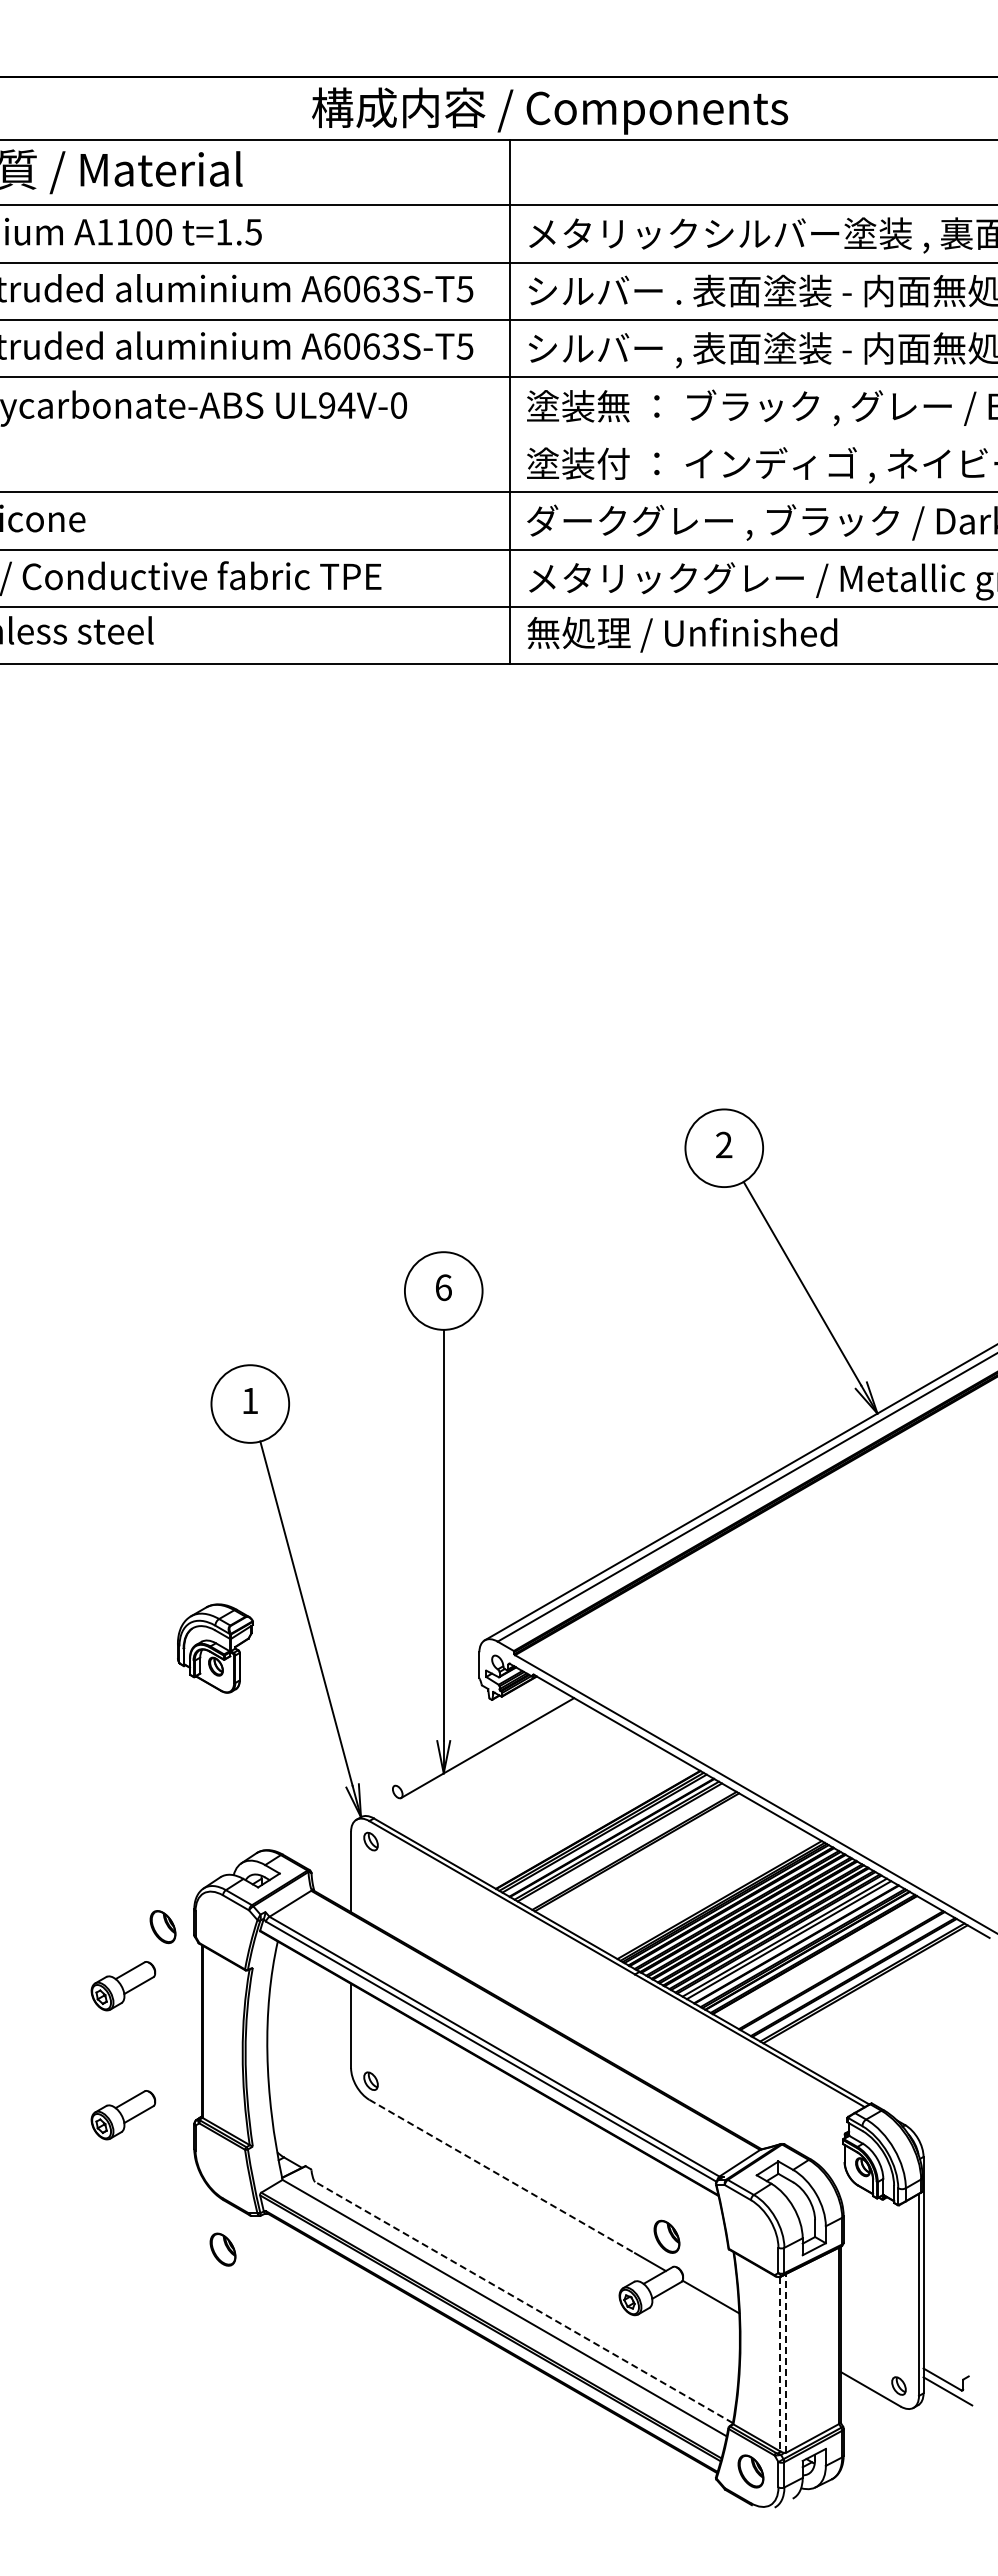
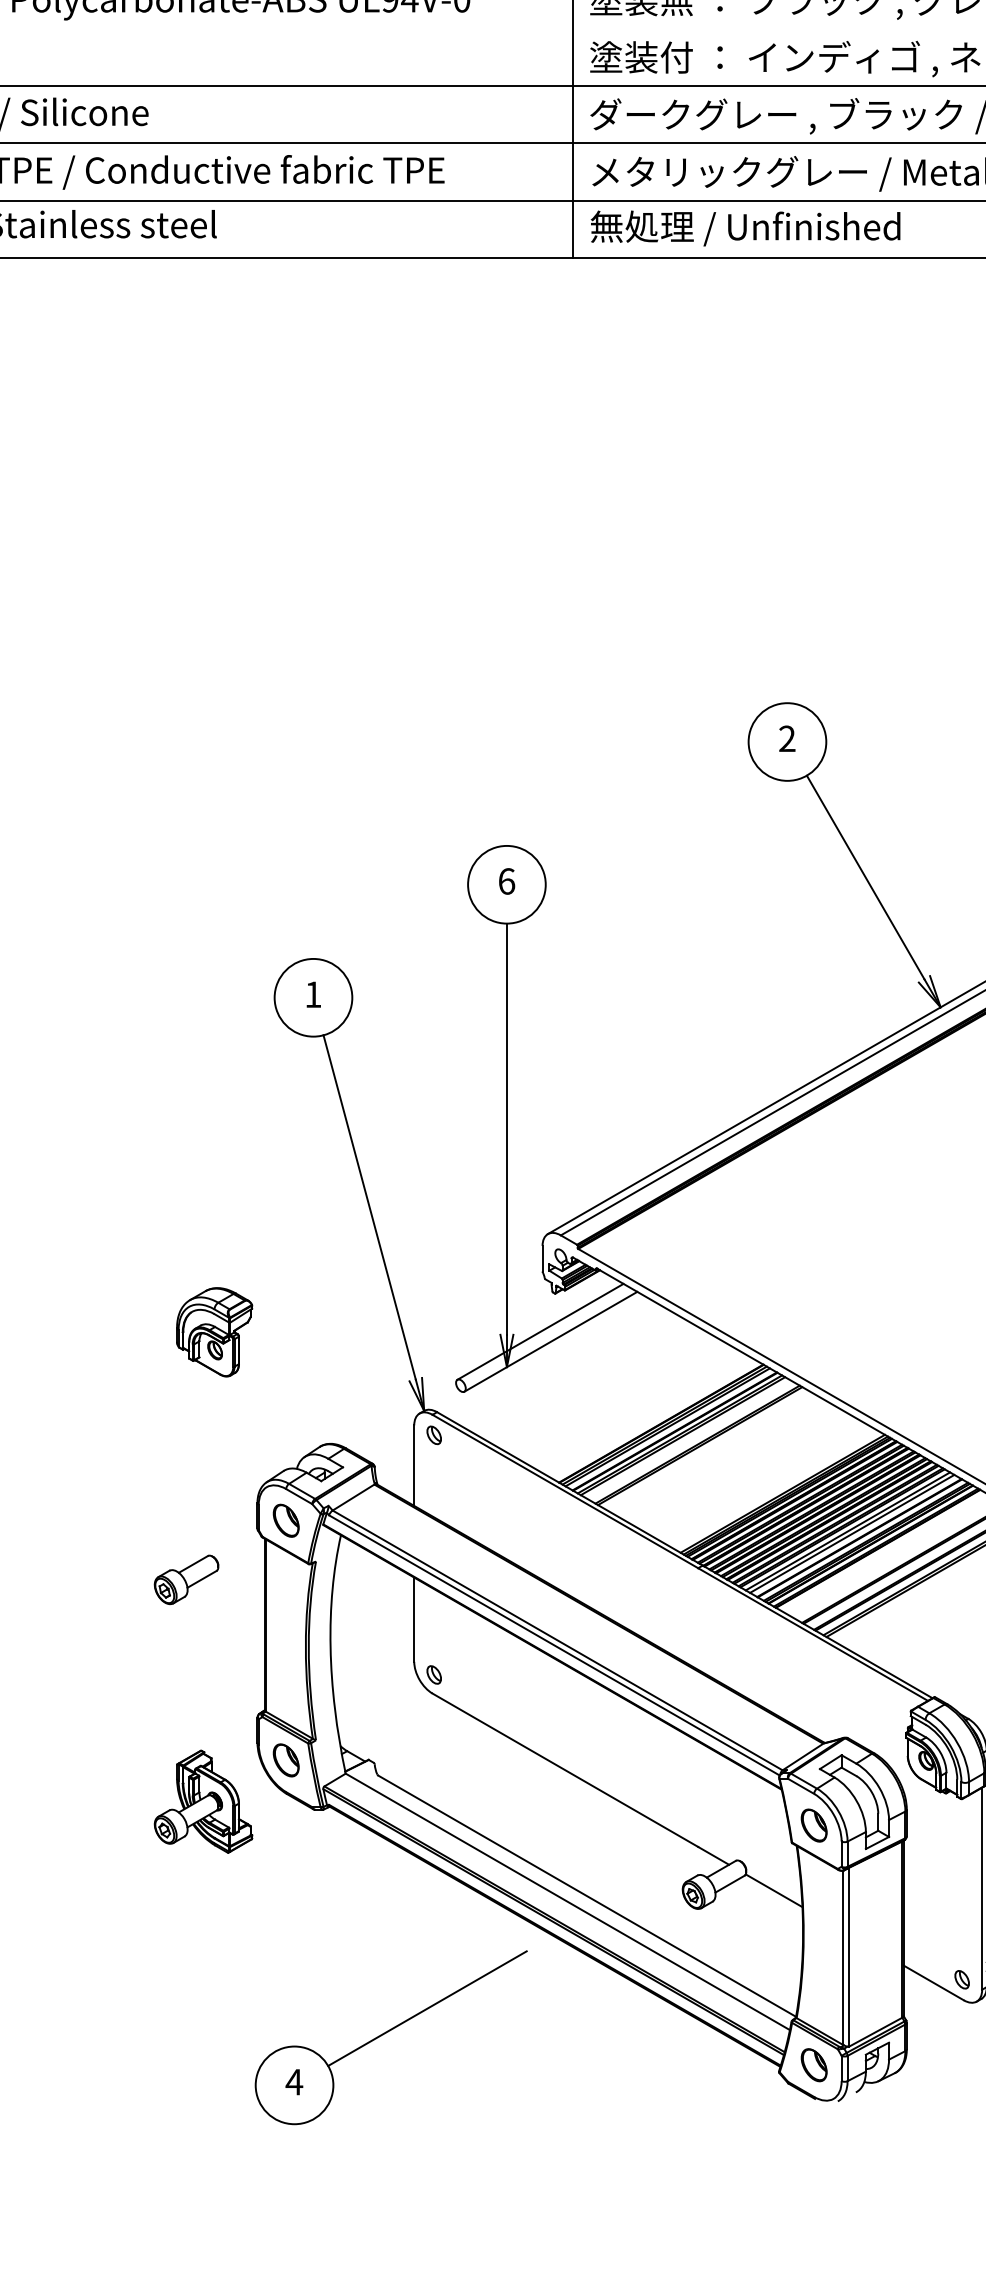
part: (215, 1648) -> (214, 1332), moved
line: (477, 1738) -> (540, 1332), added
part: (162, 1927) -> (285, 1521), moved
part: (123, 2115) -> (186, 1709), removed
line: (502, 2176) -> (565, 1770), dashed -> solid
part: (139, 2208) -> (202, 1802), added
part: (666, 2236) -> (813, 1825), moved
part: (222, 2249) -> (285, 1760), moved
line: (523, 2302) -> (586, 1896), dashed -> solid
line: (786, 2362) -> (849, 1956), dashed -> solid
line: (780, 2364) -> (843, 1958), dashed -> solid
part: (327, 2443) -> (390, 2037), added

